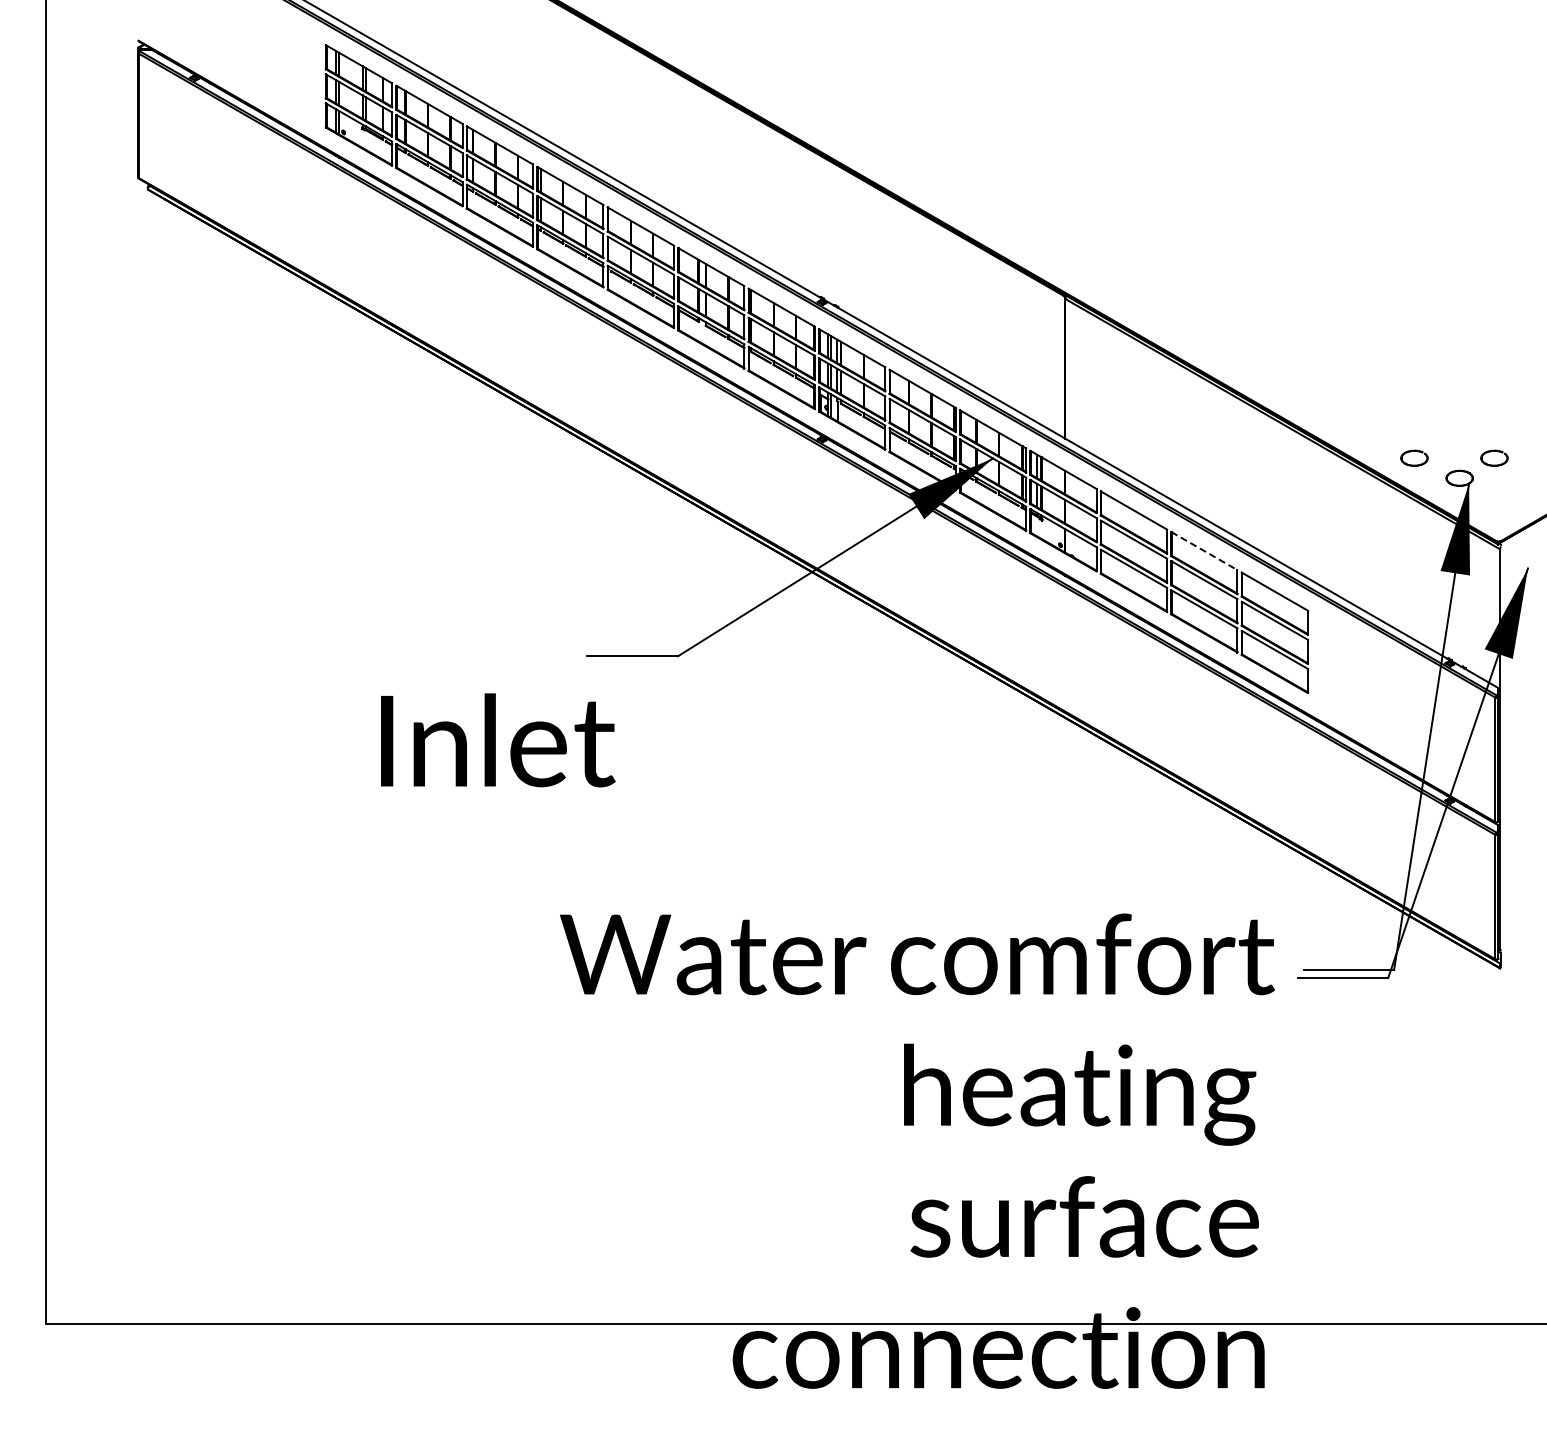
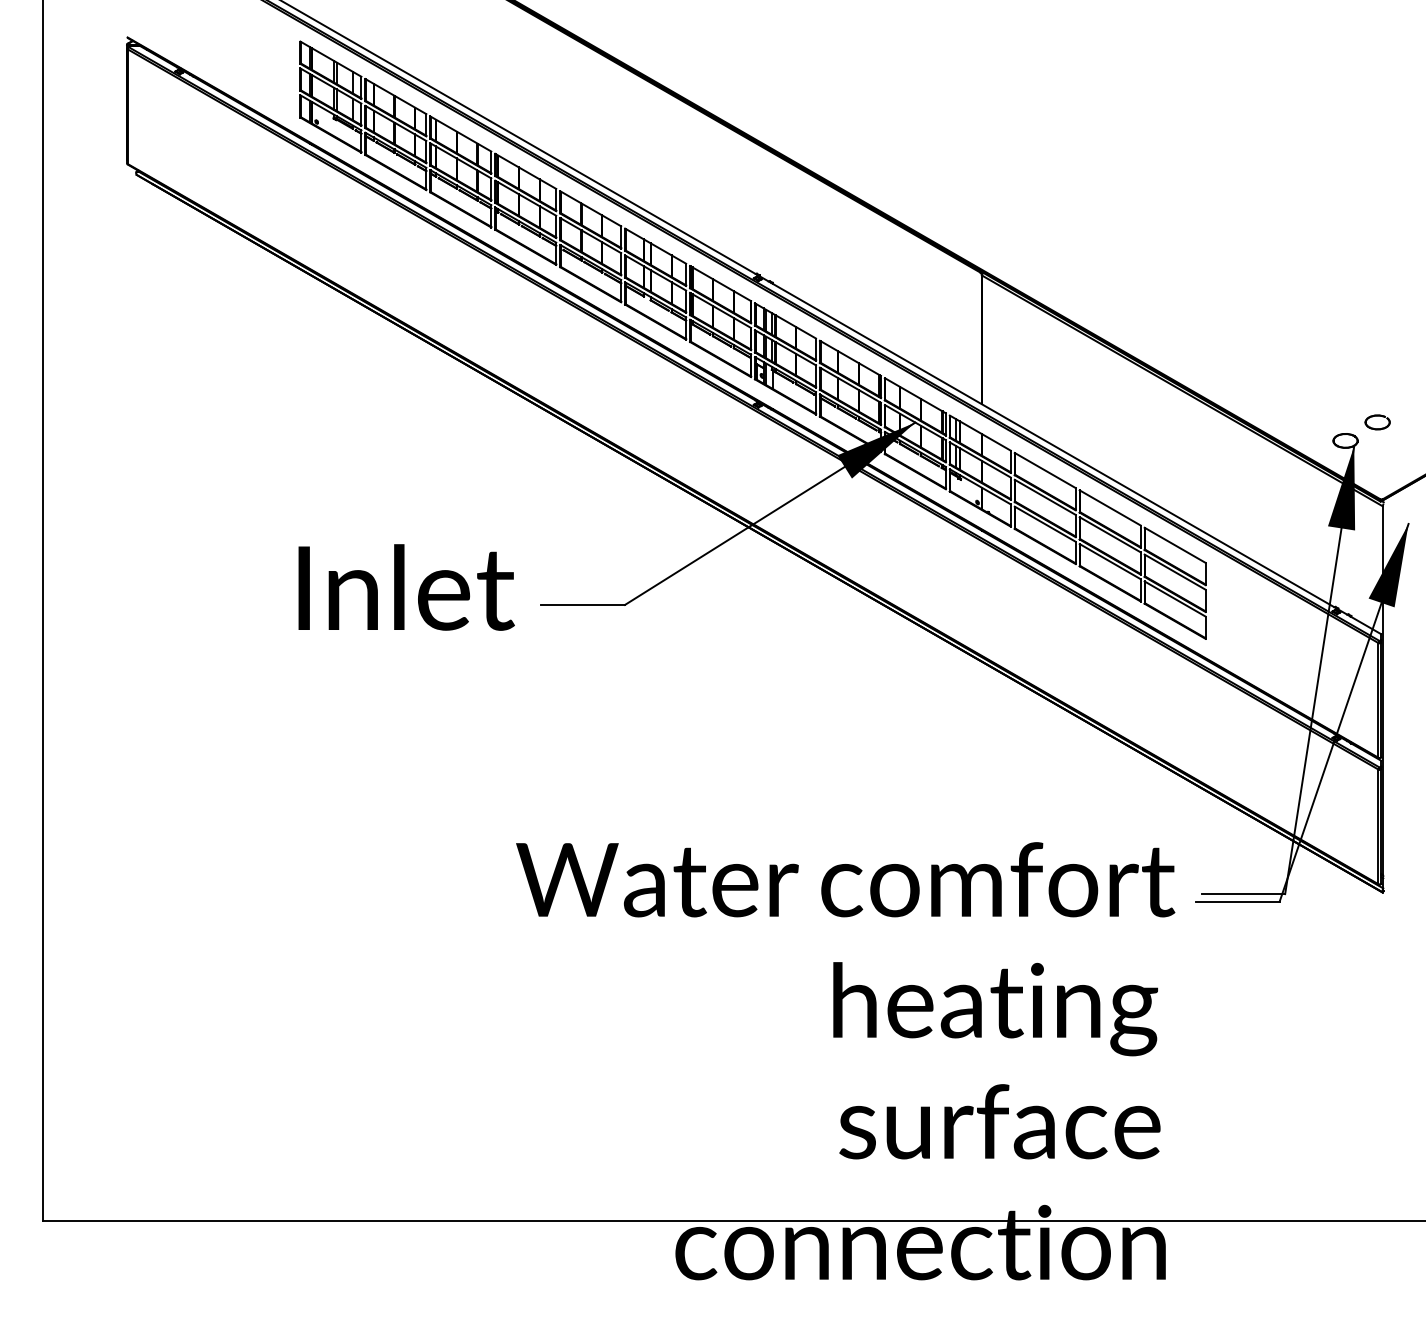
part: (1414, 457) -> (1303, 421), removed
line: (1204, 551) -> (1110, 508), dashed -> solid
text: (498, 740) -> (406, 587), moved

